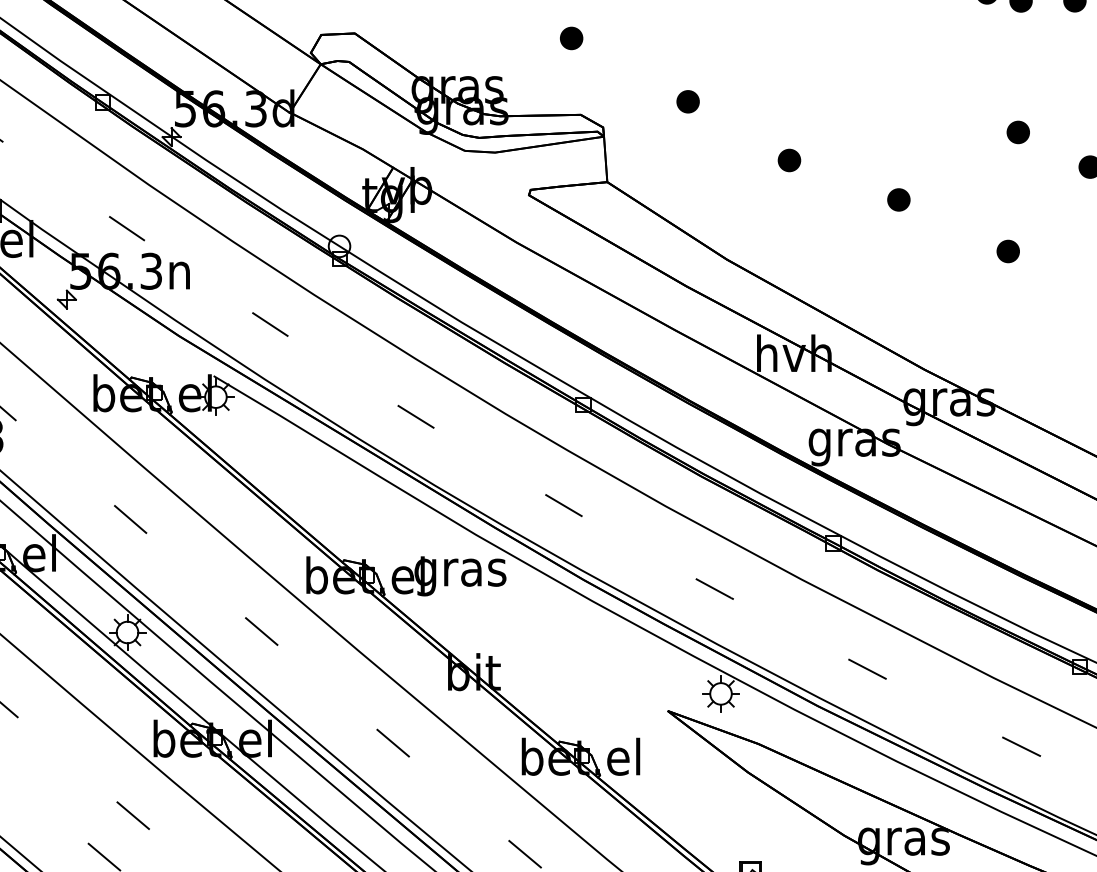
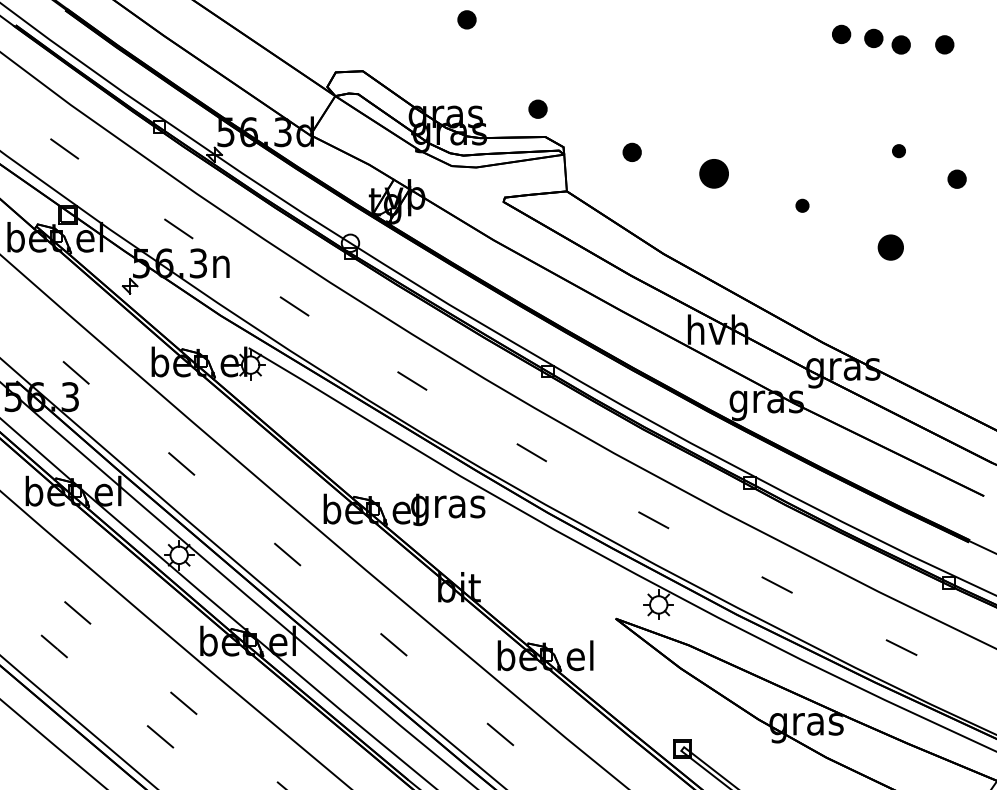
part: (570, 37) -> (537, 108), moved
part: (687, 100) -> (631, 151), moved
part: (1017, 131) -> (898, 150), size x0.7
part: (788, 160) -> (713, 173), size x1.6
part: (898, 199) -> (802, 205), size x0.7
part: (1007, 250) -> (890, 246), size x1.4

